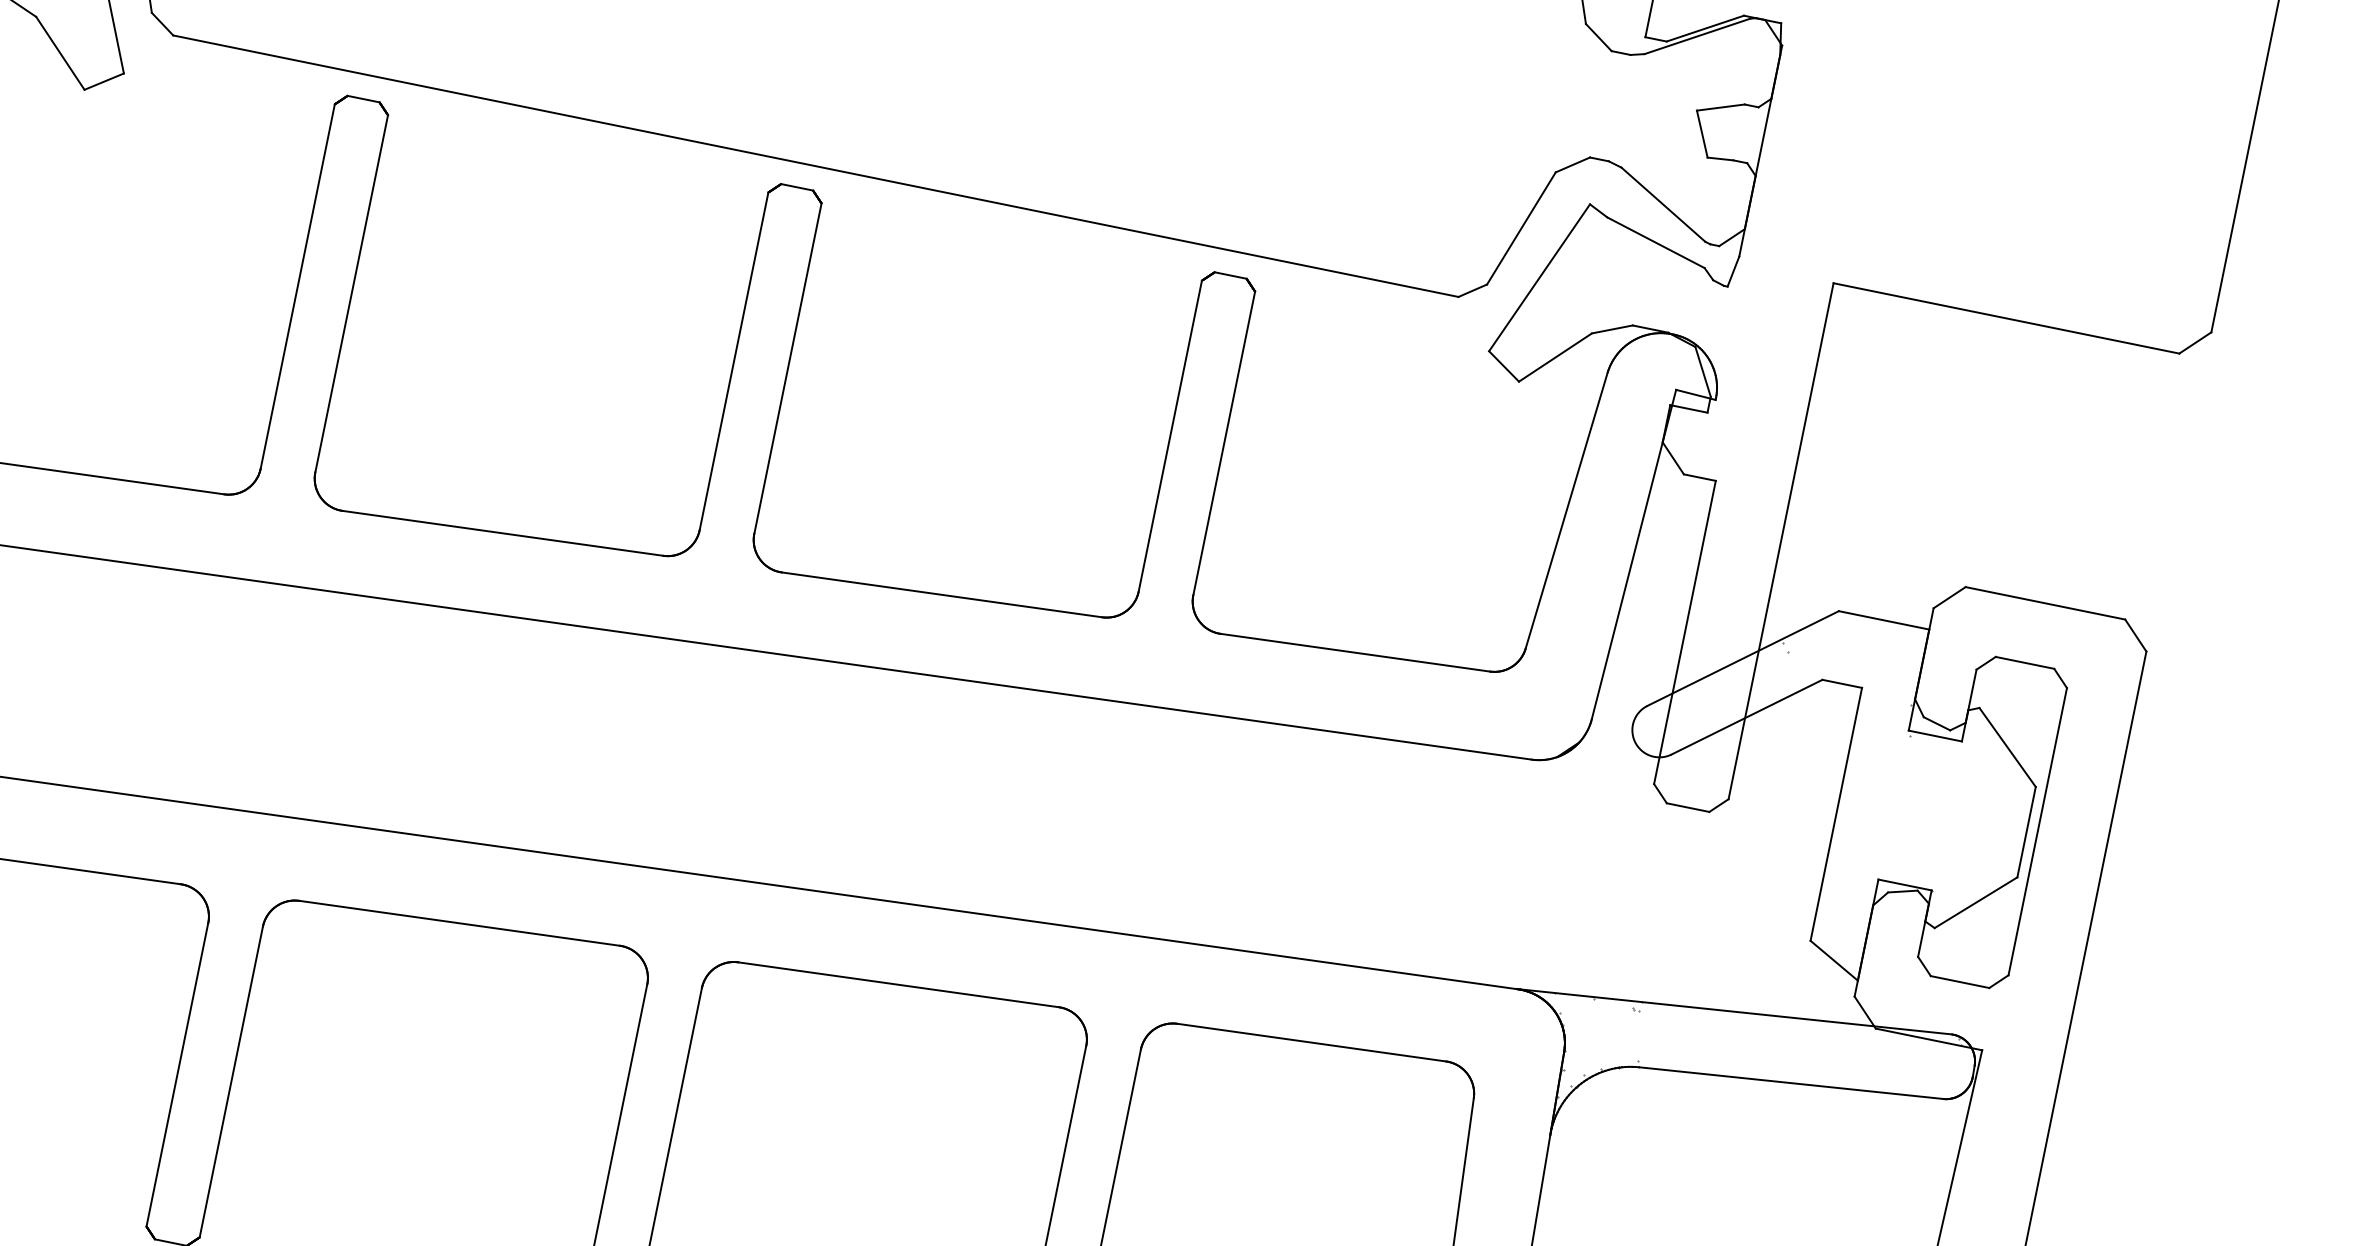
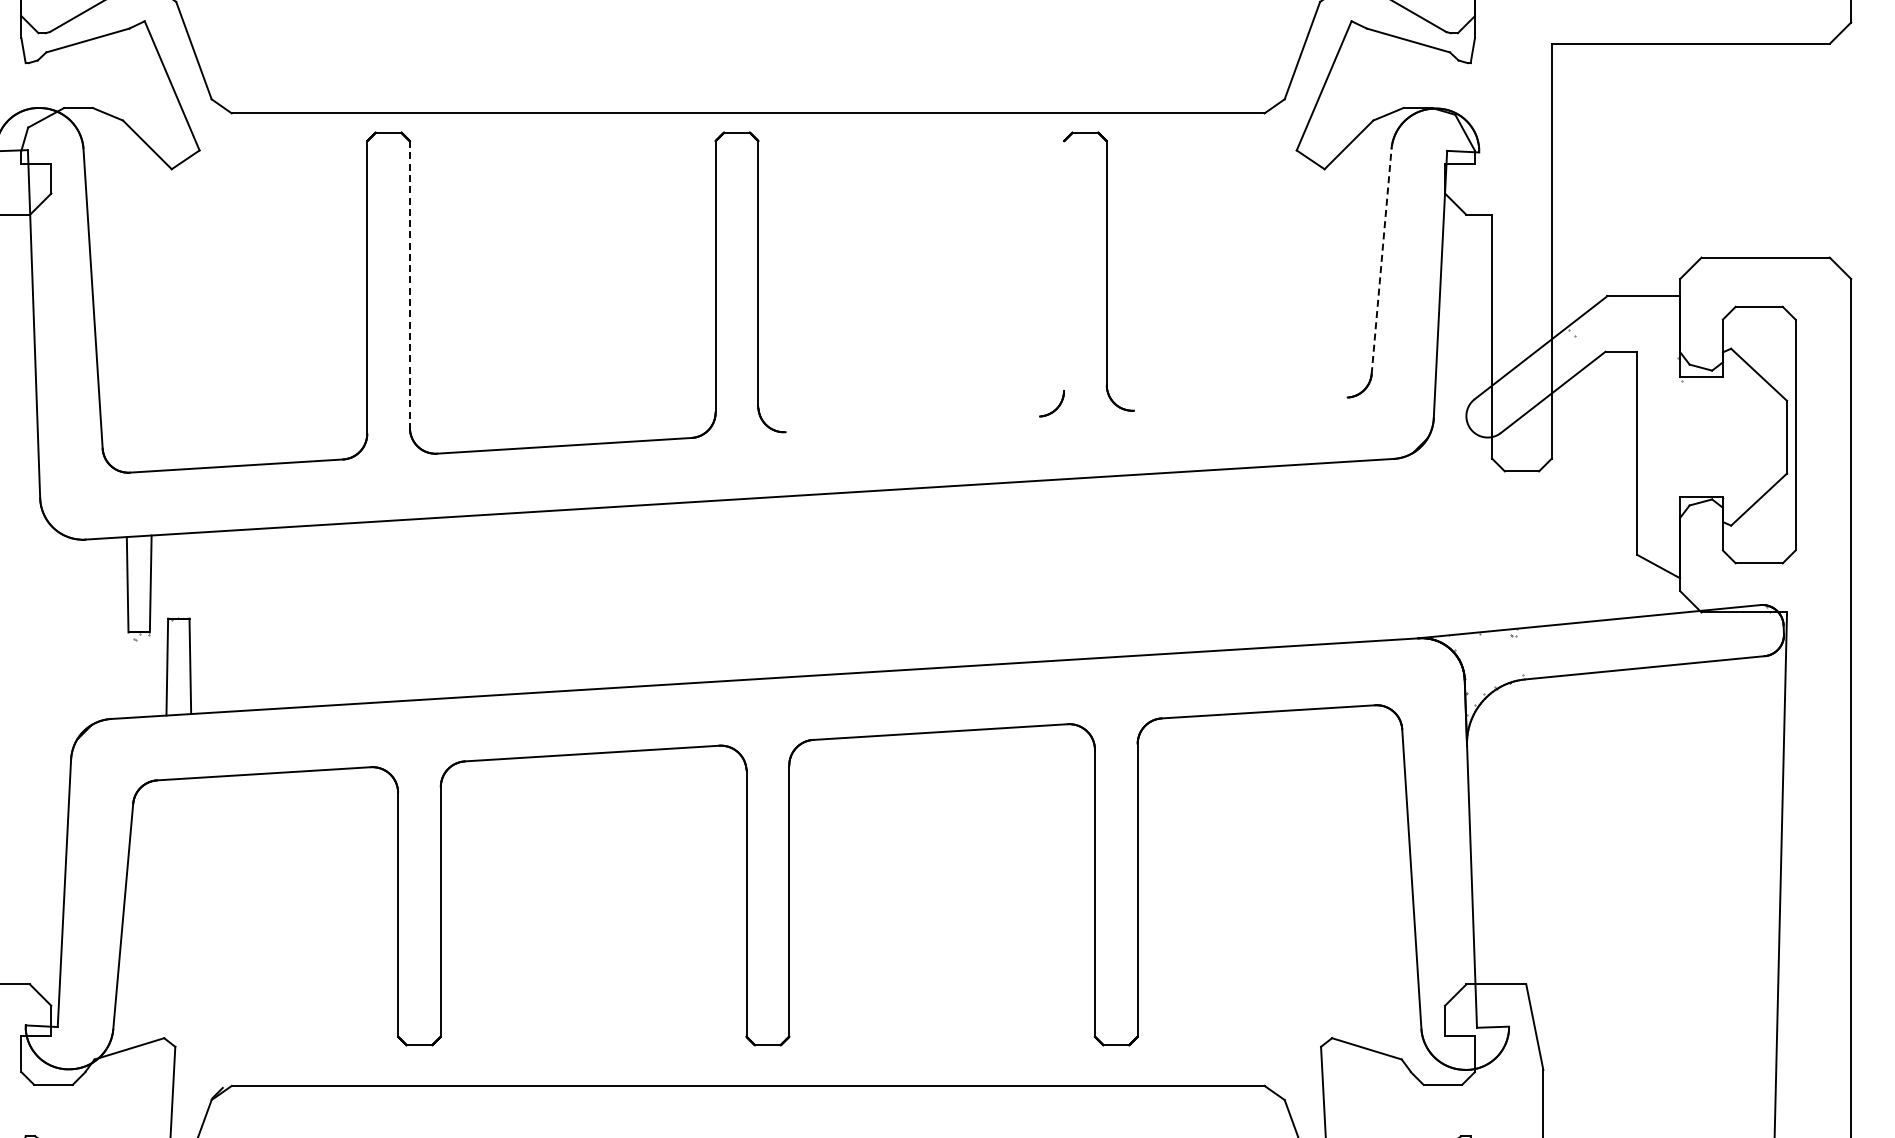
line: (350, 294) -> (409, 285), solid -> dashed
line: (1170, 435) -> (1064, 265), removed
line: (1566, 509) -> (1381, 260), solid -> dashed
line: (941, 594) -> (912, 424), removed
line: (1355, 651) -> (1240, 403), removed

